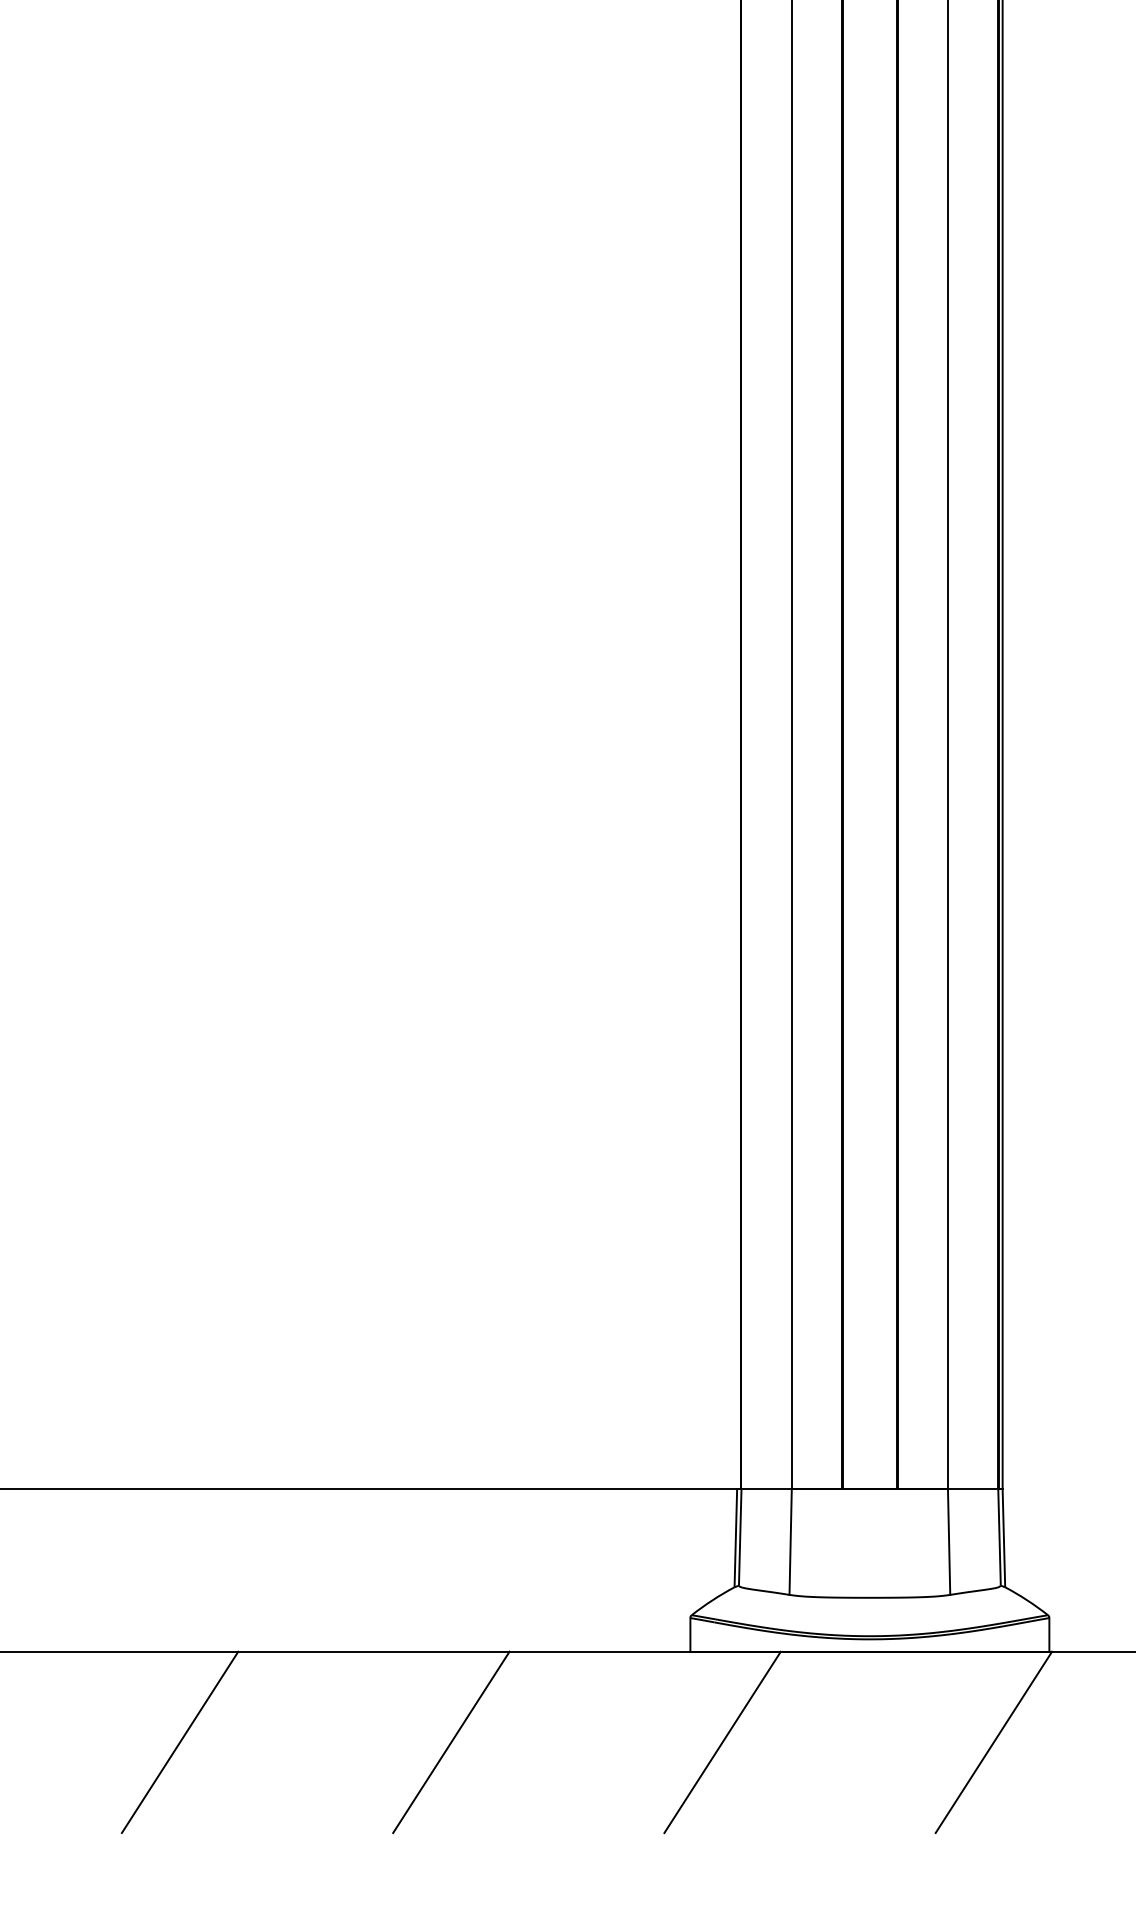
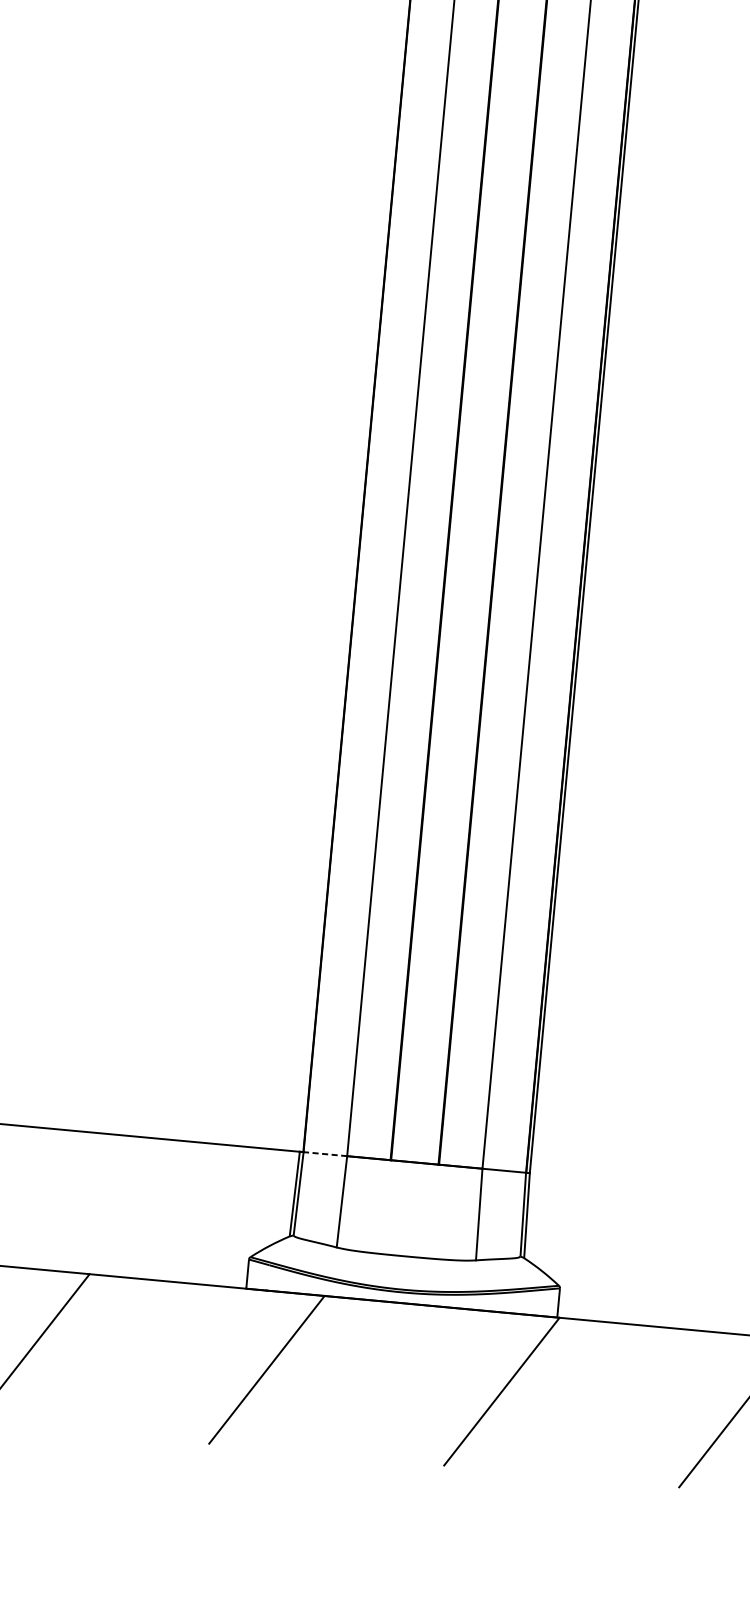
line: (766, 1489) -> (325, 1154), solid -> dashed

